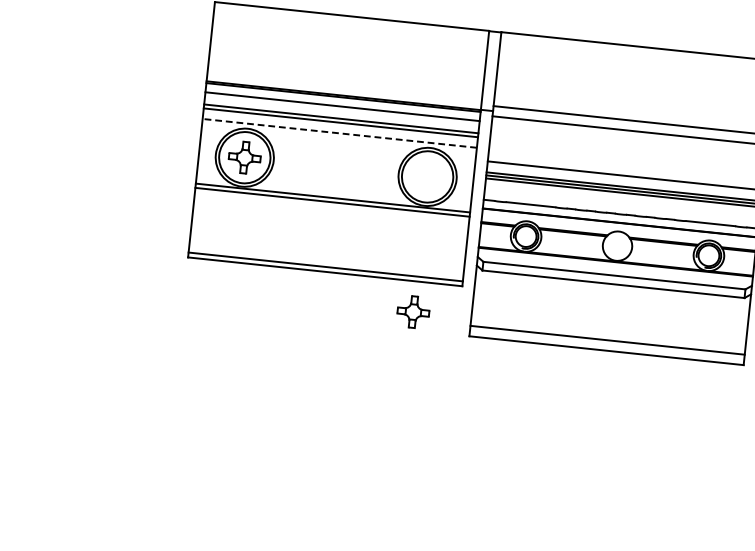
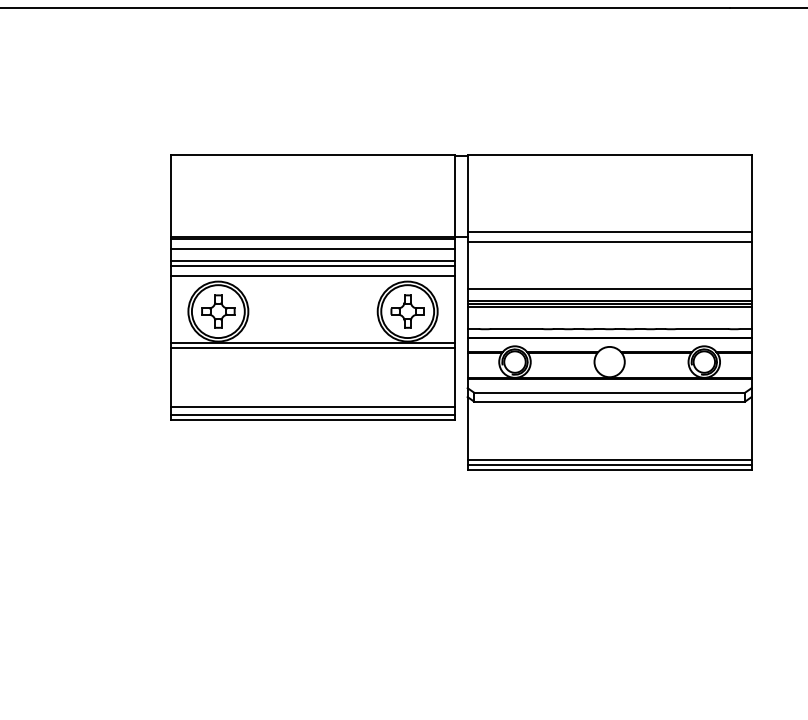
line: (340, 133) -> (313, 276), dashed -> solid
line: (326, 259) -> (313, 407), added
part: (413, 312) -> (407, 311), moved
line: (606, 346) -> (609, 465), added

